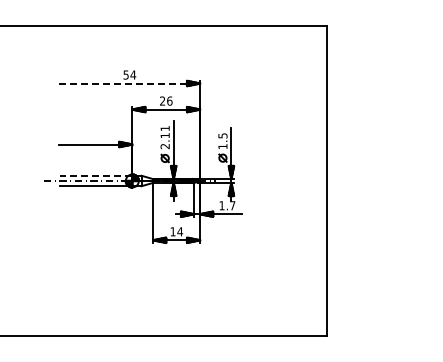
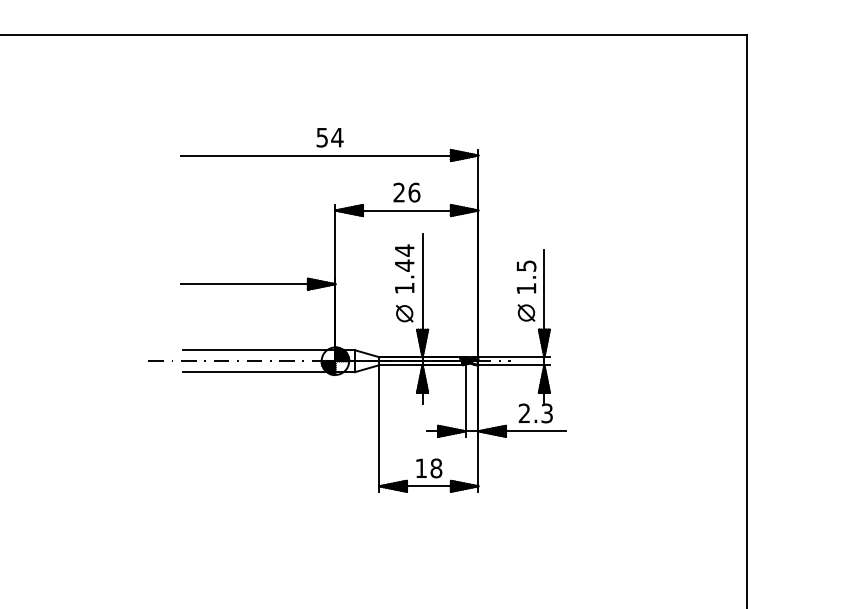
line: (130, 83) -> (331, 155), dashed -> solid
text: (164, 137) -> (403, 269), 2.11 -> 1.44
line: (95, 175) -> (257, 349), dashed -> solid
text: (227, 205) -> (536, 412), 1.7 -> 2.3
text: (180, 231) -> (436, 467), 14 -> 18

